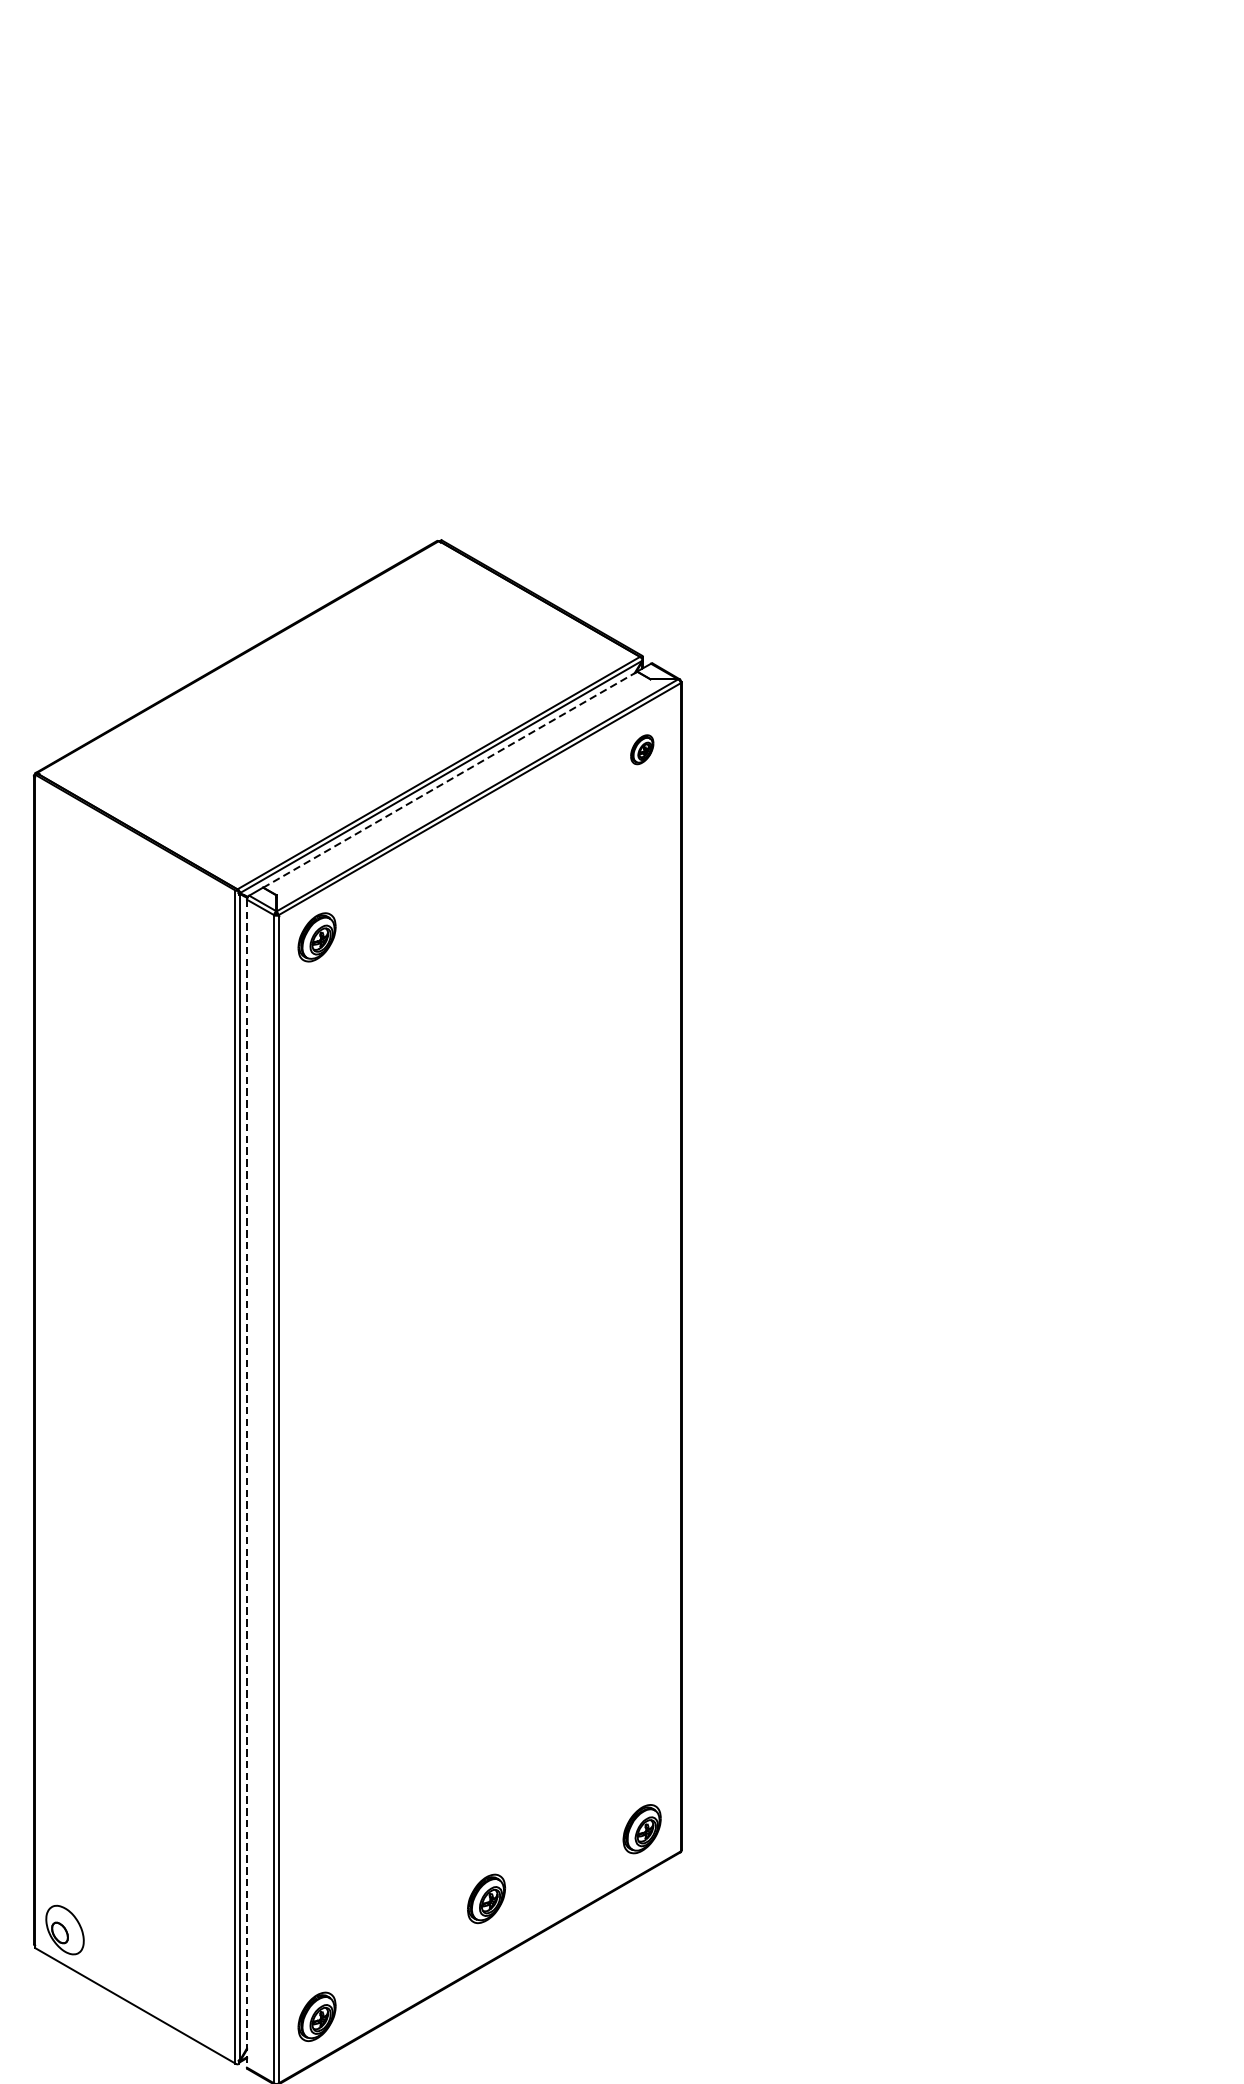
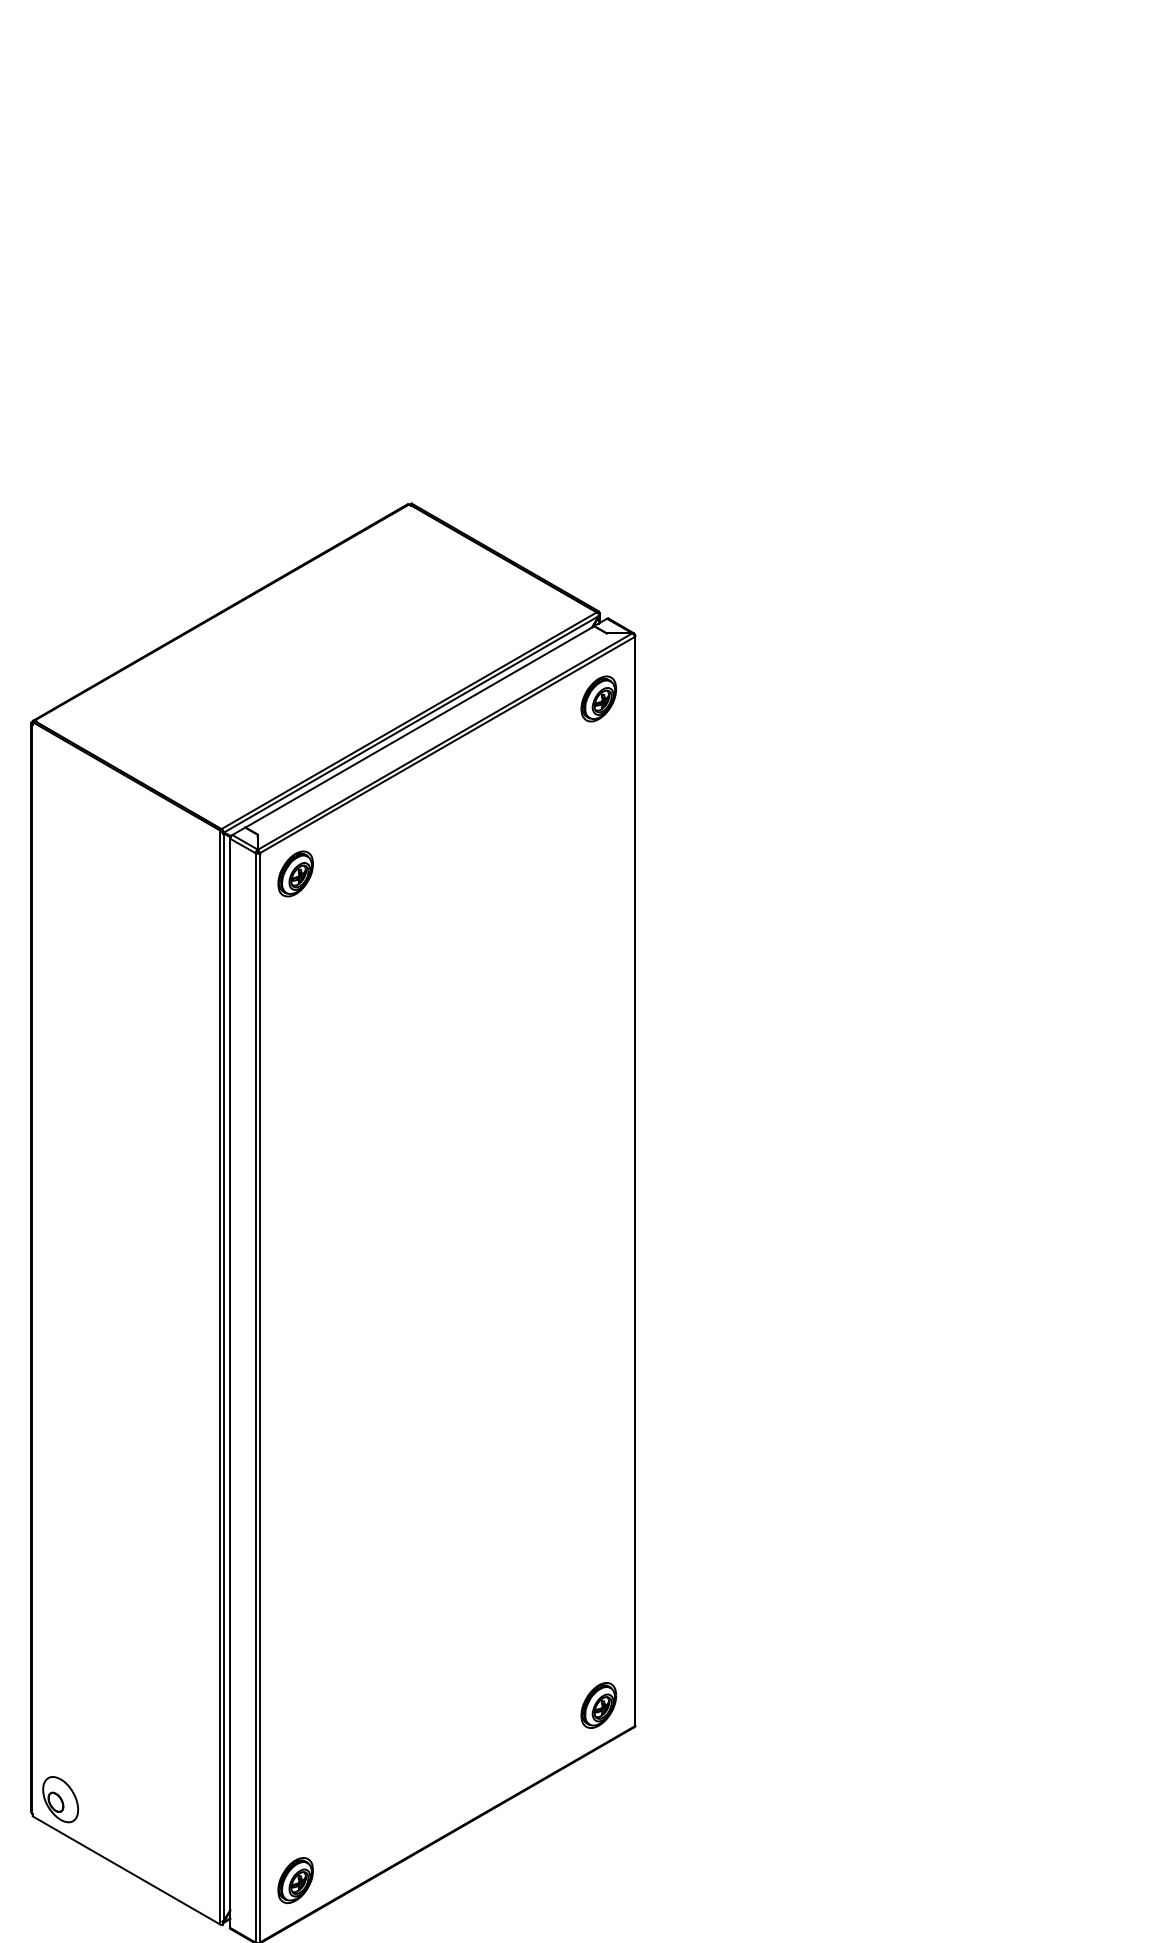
part: (641, 749) -> (598, 698), size x1.67
line: (449, 780) -> (419, 727), dashed -> solid
line: (247, 1483) -> (230, 1383), dashed -> solid
part: (486, 1898) -> (453, 1770), removed

